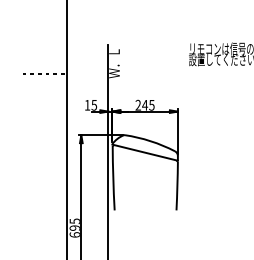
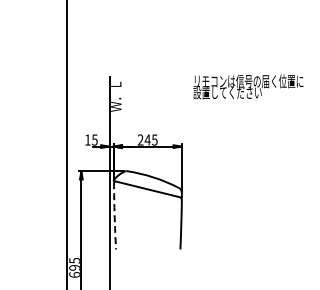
line: (42, 74) -> (41, 107), removed
arc: (113, 177) -> (114, 215), solid -> dashed

